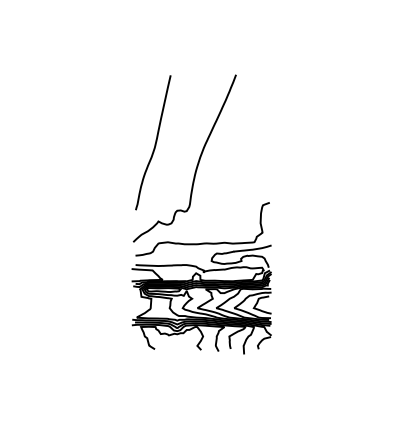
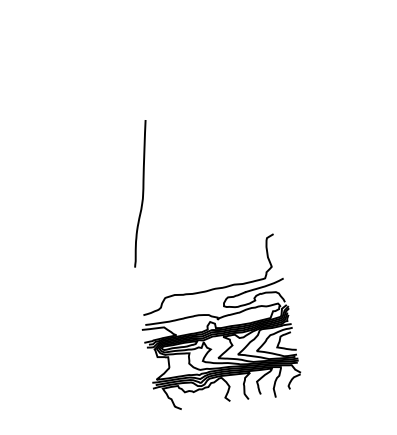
curve: (197, 162) -> (190, 205), removed

